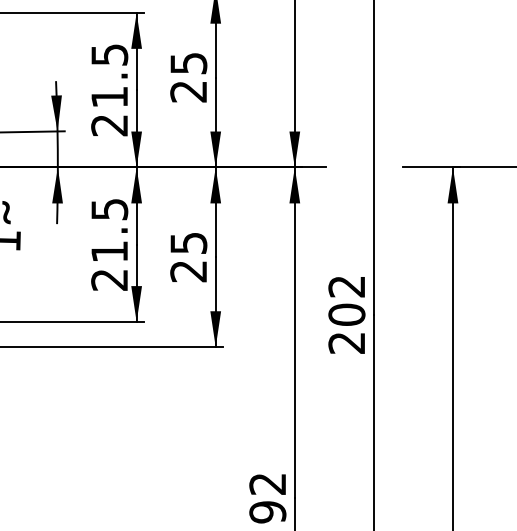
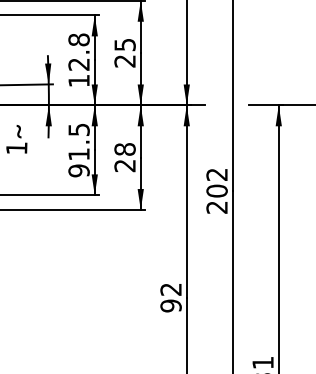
text: (108, 90) -> (78, 60), 21.5 -> 12.8
text: (187, 243) -> (124, 149), 25 -> 28
text: (108, 279) -> (78, 170), 21.5 -> 91.5

